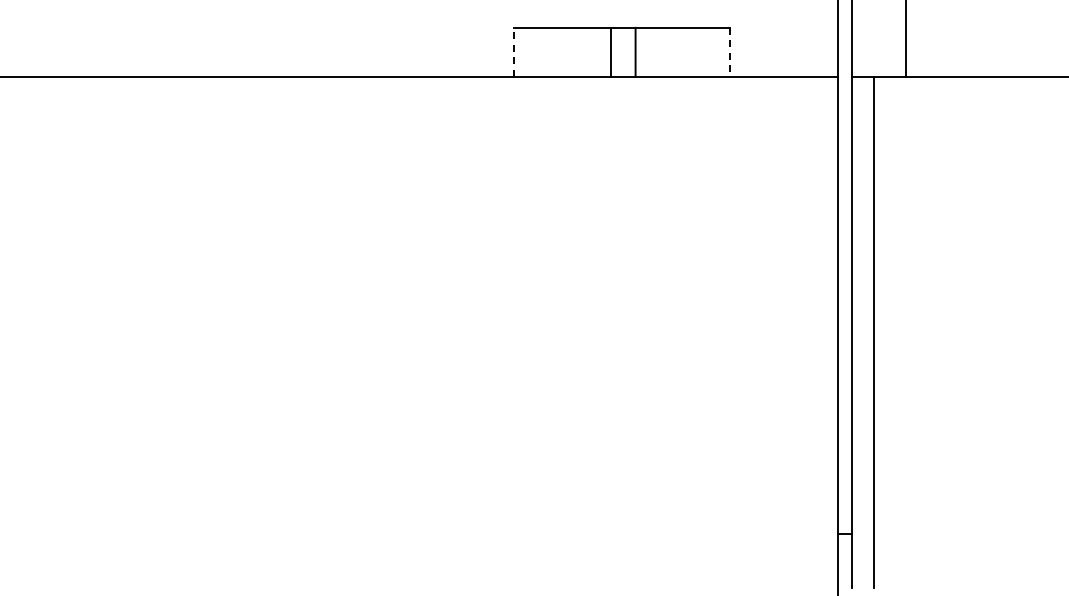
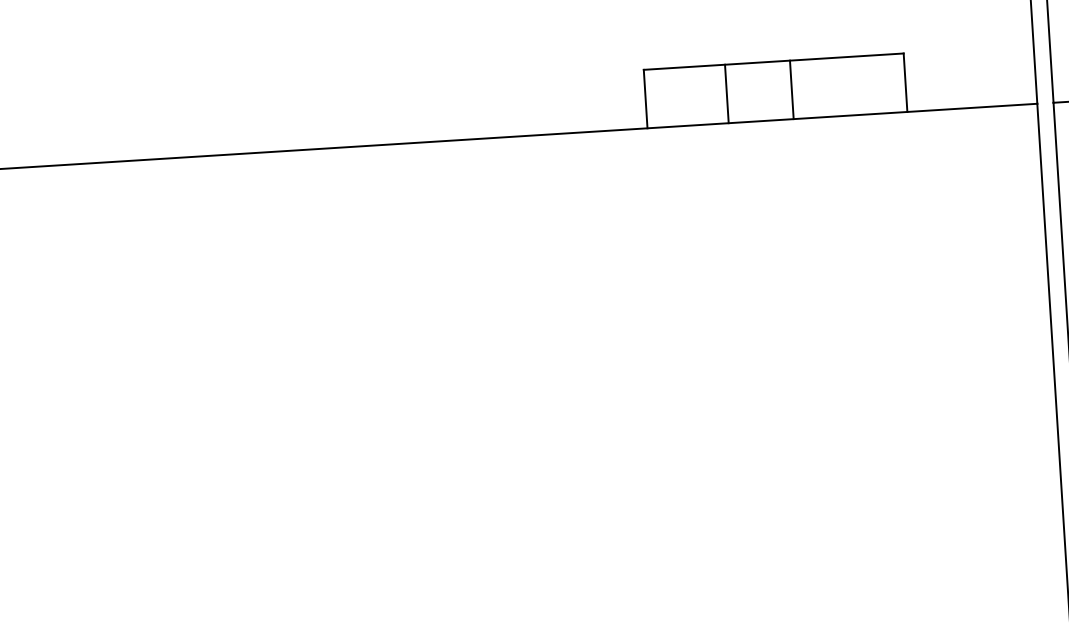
line: (513, 51) -> (645, 98), dashed -> solid
line: (611, 51) -> (726, 93), moved
line: (730, 52) -> (905, 83), dashed -> solid

